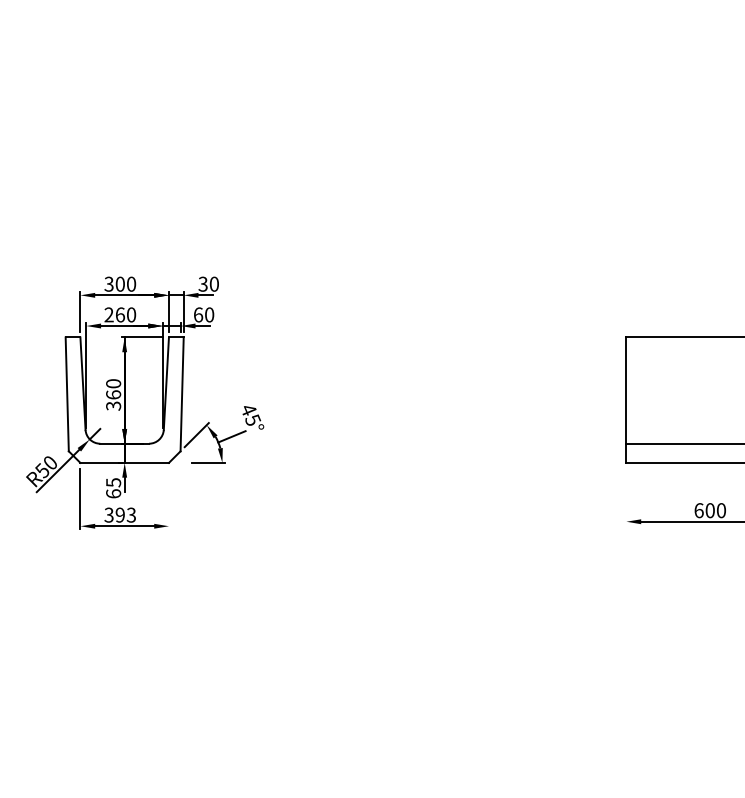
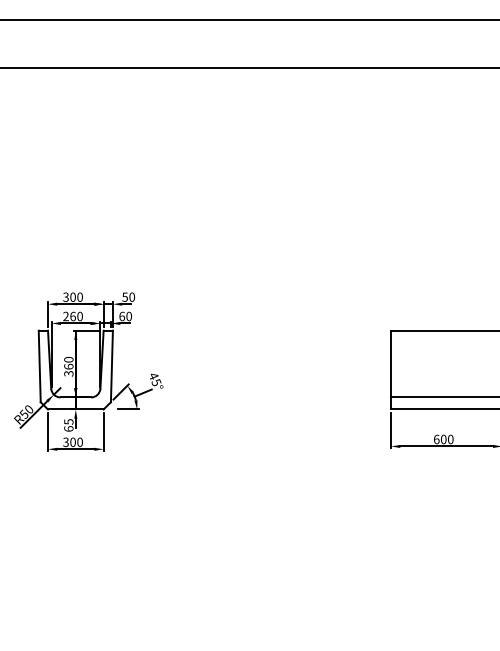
text: (202, 283) -> (124, 296), 30 -> 50
line: (627, 496) -> (391, 430), added
line: (168, 499) -> (103, 432), added
text: (125, 513) -> (76, 441), 393 -> 300

